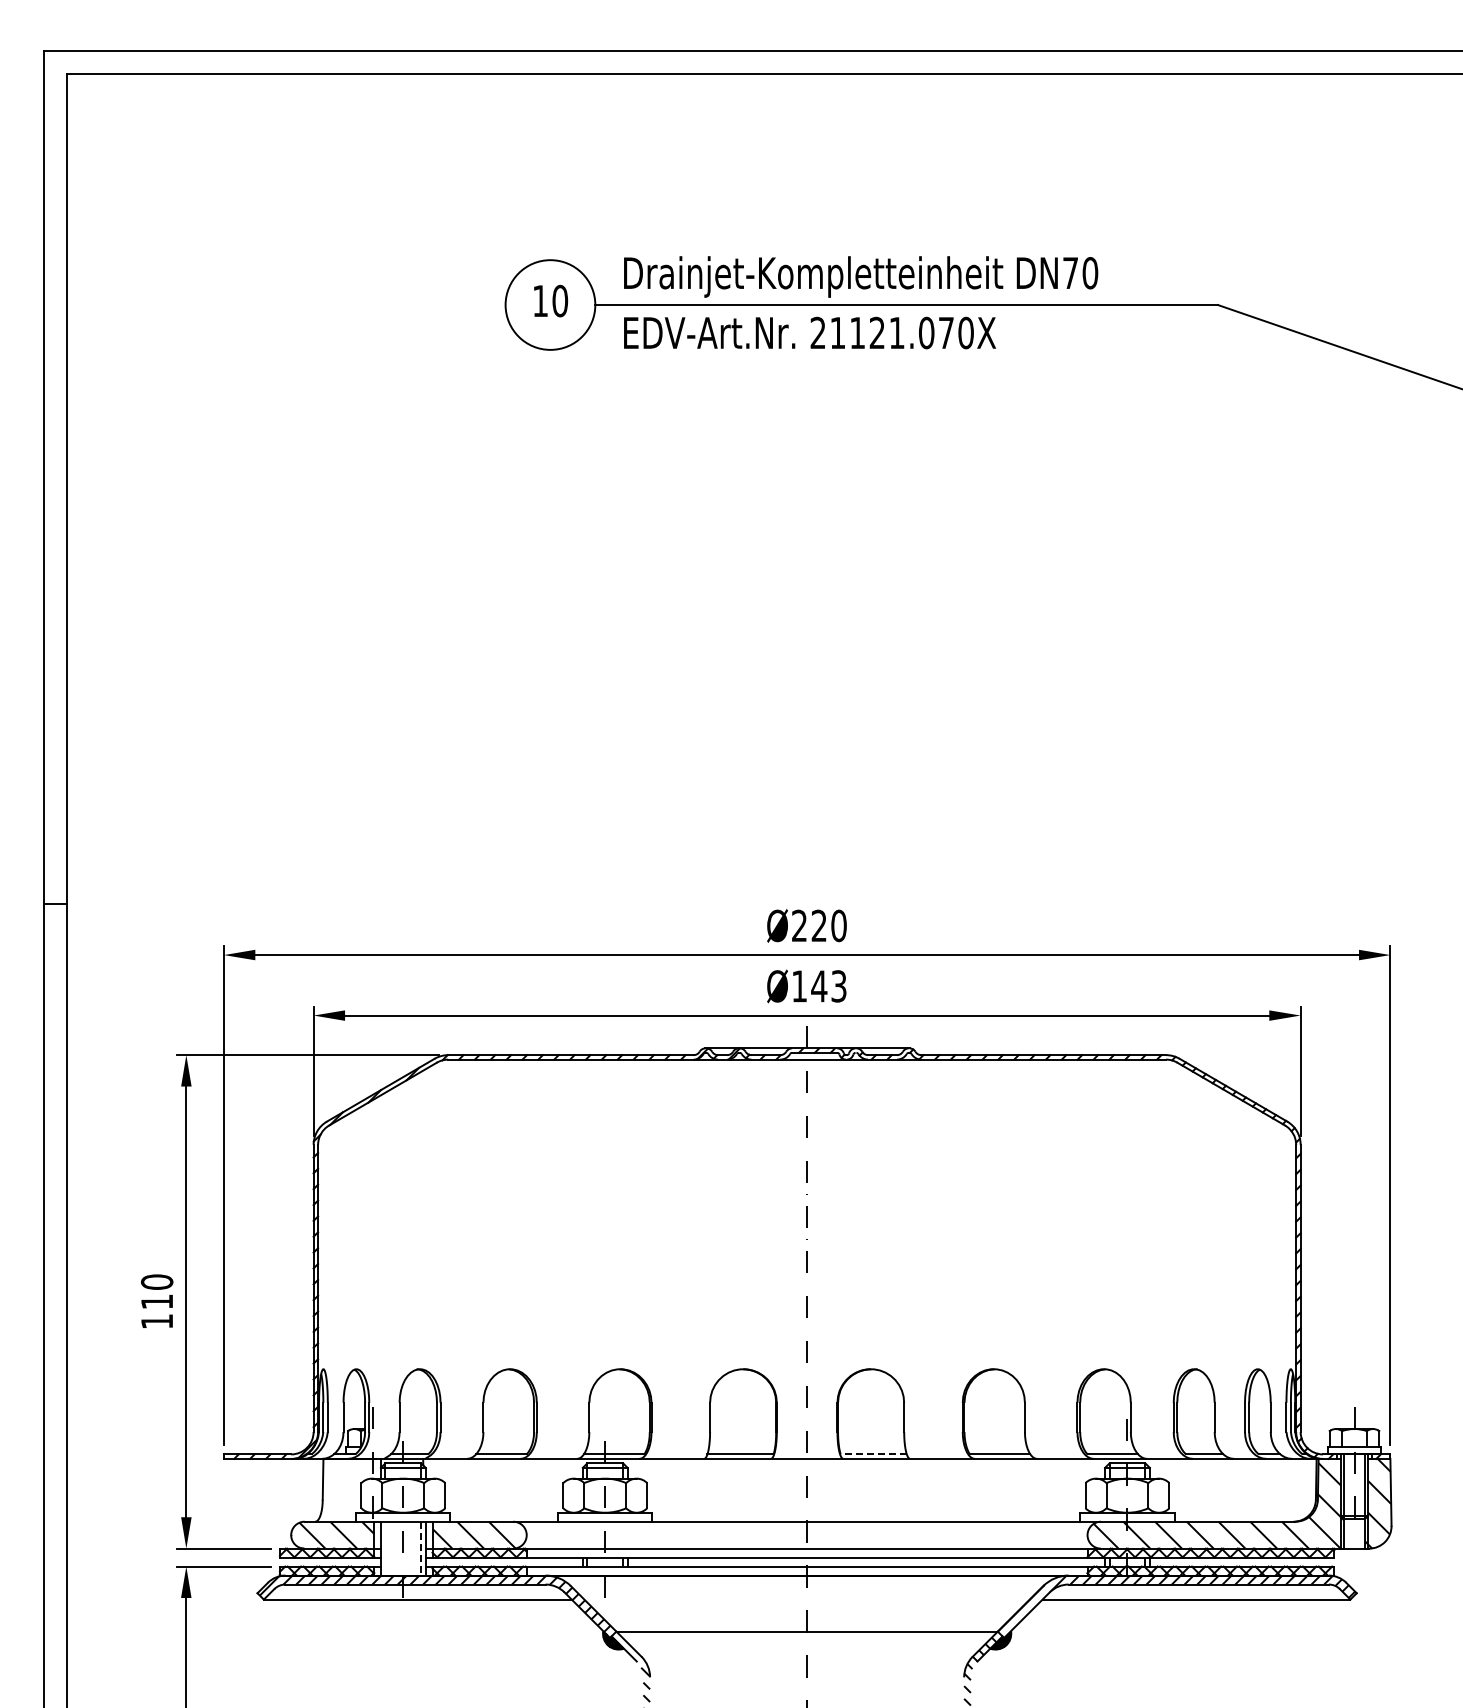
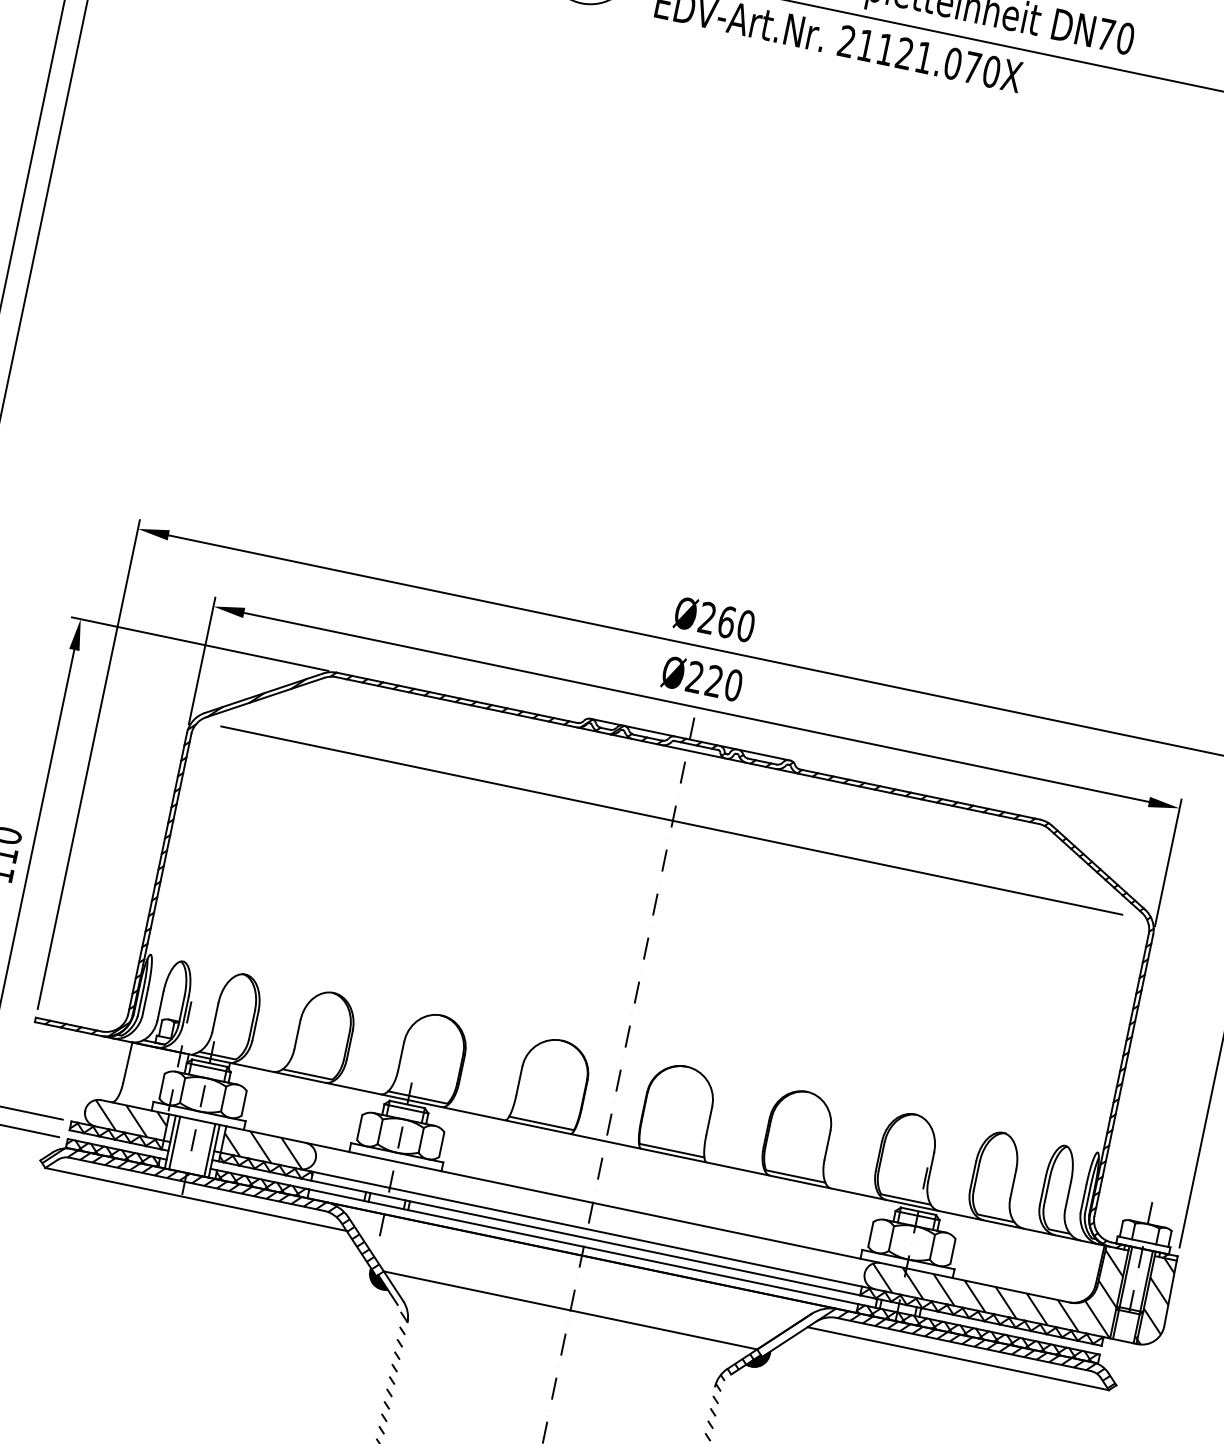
text: (819, 925) -> (727, 621), Ø220 -> Ø260
text: (819, 986) -> (714, 681), Ø143 -> Ø220
line: (805, 1131) -> (671, 820), added
line: (873, 1454) -> (671, 1150), dashed -> solid
line: (385, 1548) -> (174, 1142), added
line: (421, 1548) -> (210, 1150), dashed -> solid

